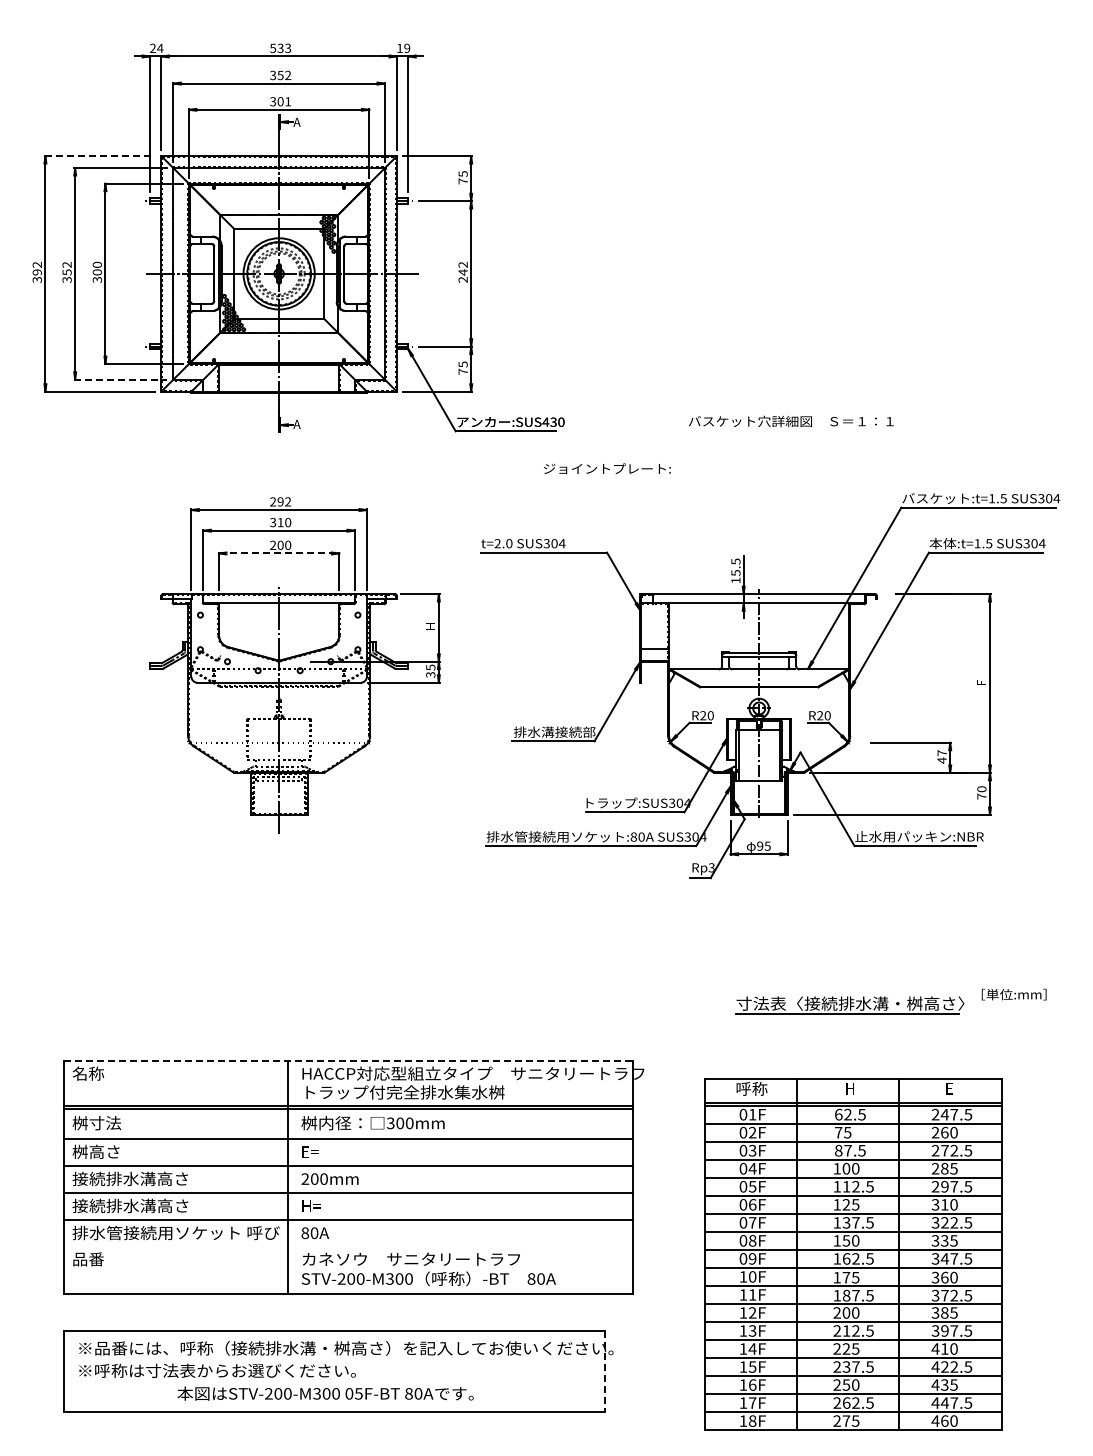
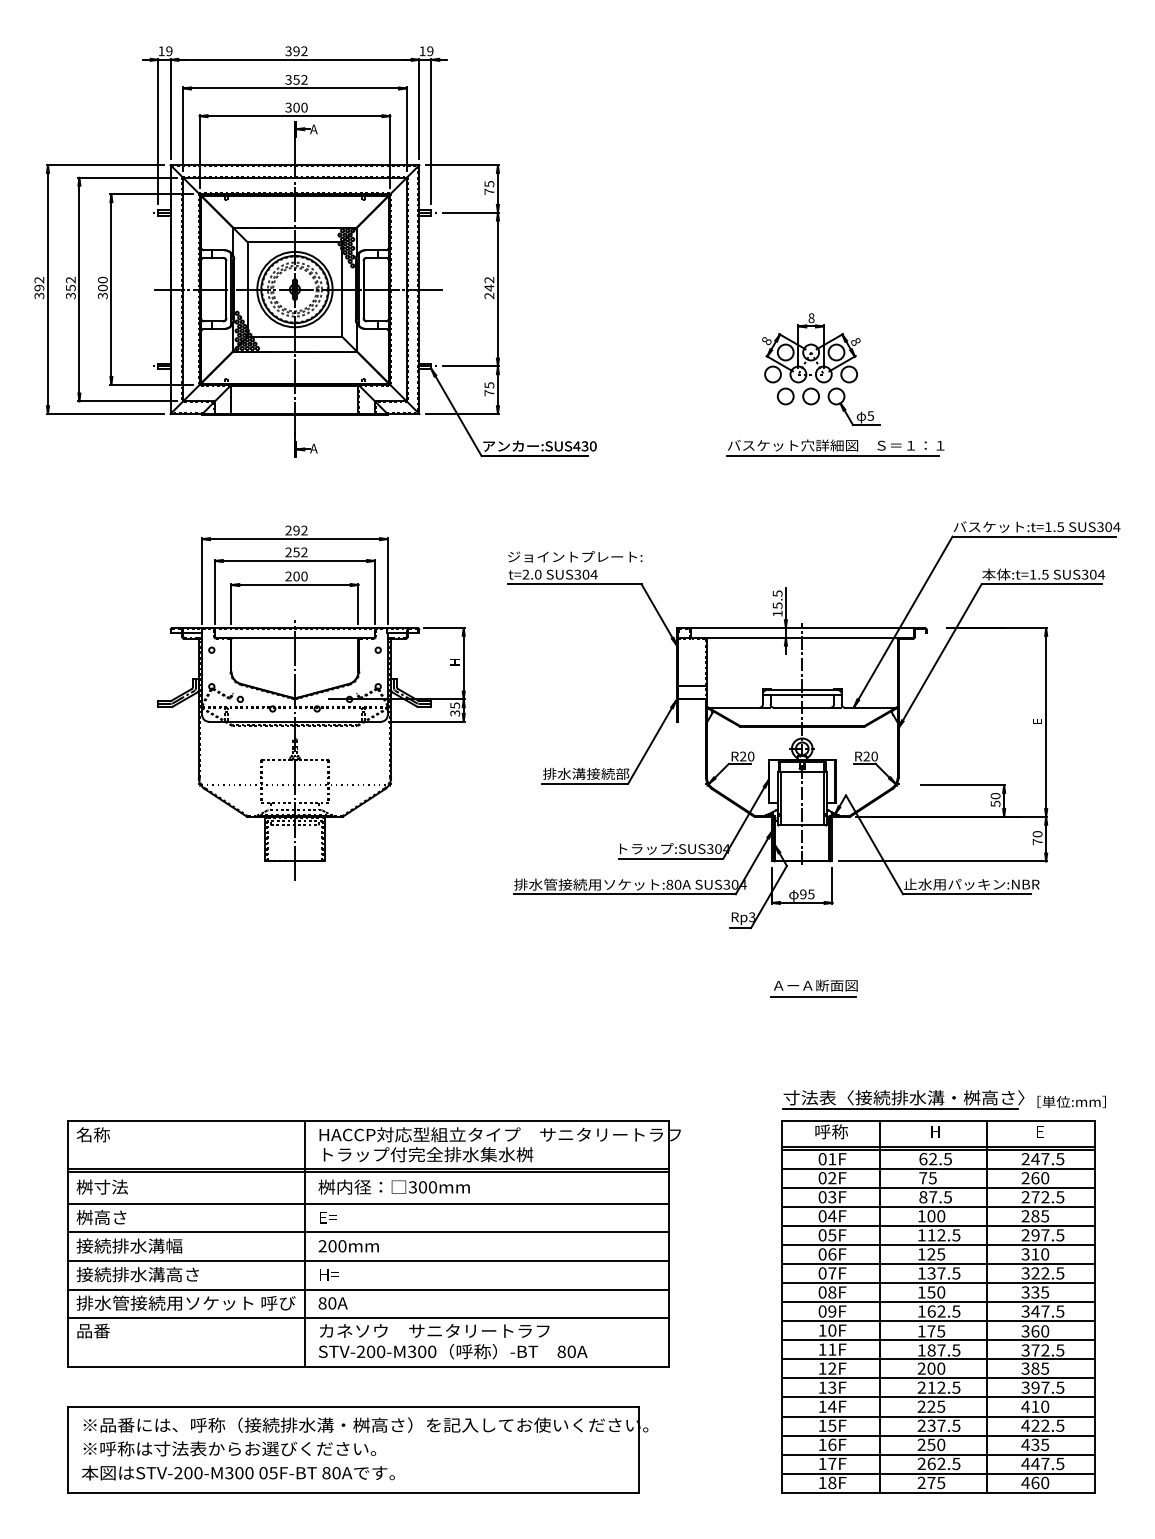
text: (156, 48) -> (165, 51), 24 -> 19
text: (280, 48) -> (296, 51), 533 -> 392
text: (288, 101) -> (304, 107), 301 -> 300
line: (100, 156) -> (106, 165), dashed -> solid
part: (777, 349) -> (821, 369), added
line: (120, 379) -> (127, 401), dashed -> solid
line: (787, 431) -> (832, 456), added
text: (607, 468) -> (575, 556), moved
text: (280, 522) -> (296, 552), 310 -> 252
line: (279, 553) -> (295, 585), dashed -> solid
text: (941, 756) -> (994, 799), 47 -> 50
part: (770, 935) -> (814, 988), added
text: (1013, 994) -> (1071, 1101), moved
part: (849, 1005) -> (902, 1099), moved
line: (348, 1060) -> (368, 1120), dashed -> solid
text: (172, 1178) -> (182, 1245), 接続排水溝高さ -> 接続排水溝幅
line: (348, 1247) -> (368, 1318), added
part: (853, 1254) -> (938, 1306), moved
line: (604, 1372) -> (638, 1450), dashed -> solid
text: (325, 1393) -> (238, 1472), moved

